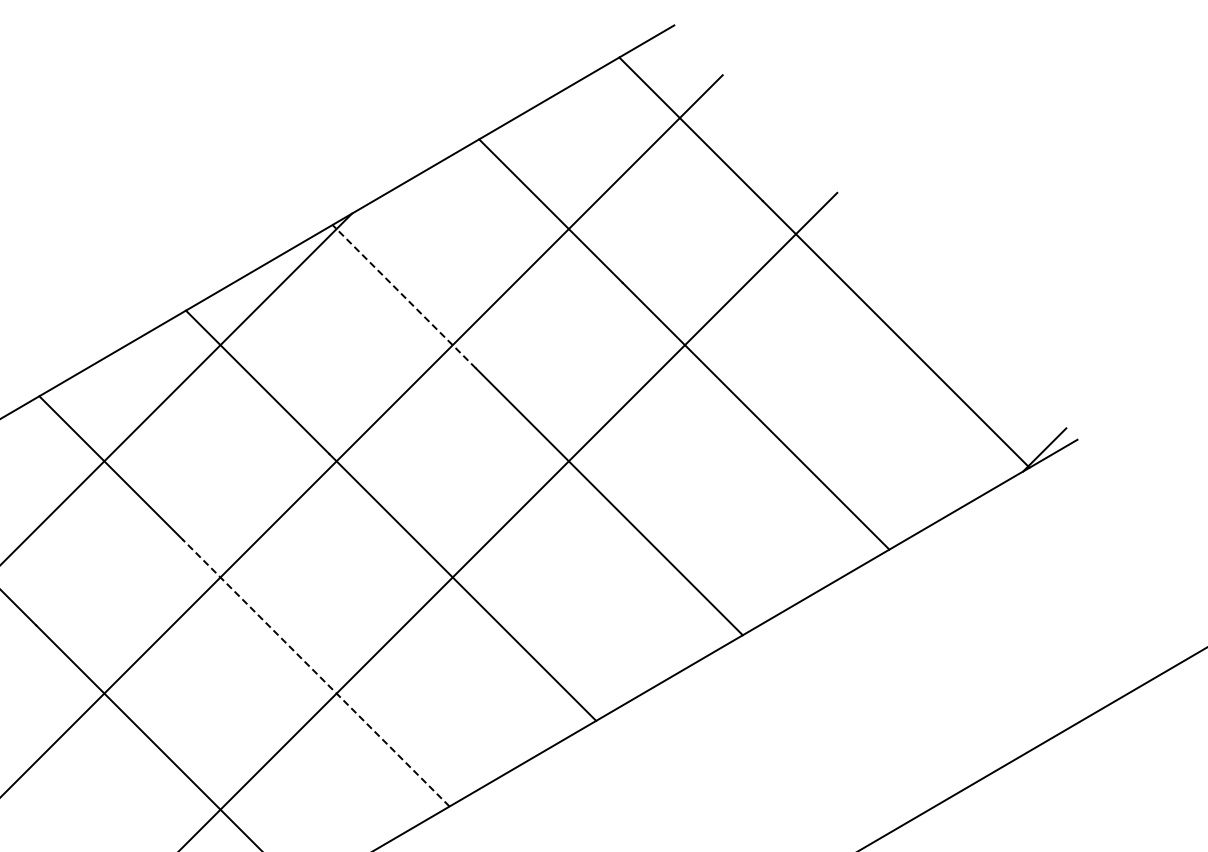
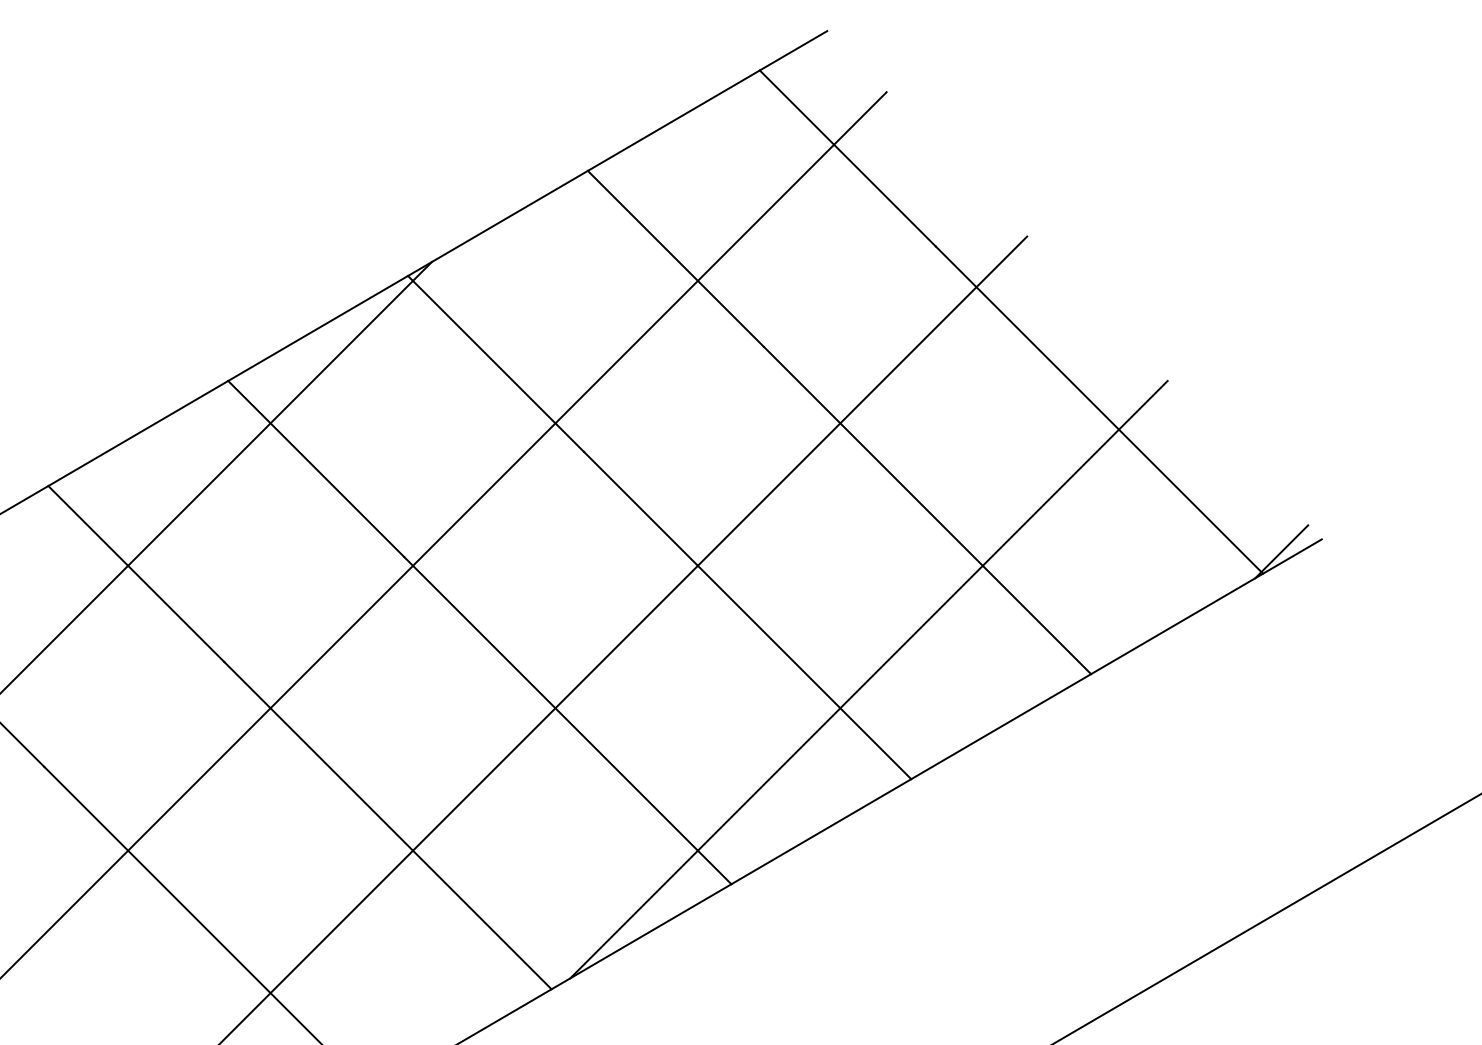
line: (403, 296) -> (495, 363), dashed -> solid
line: (707, 553) -> (867, 678), added
line: (316, 673) -> (388, 826), dashed -> solid

